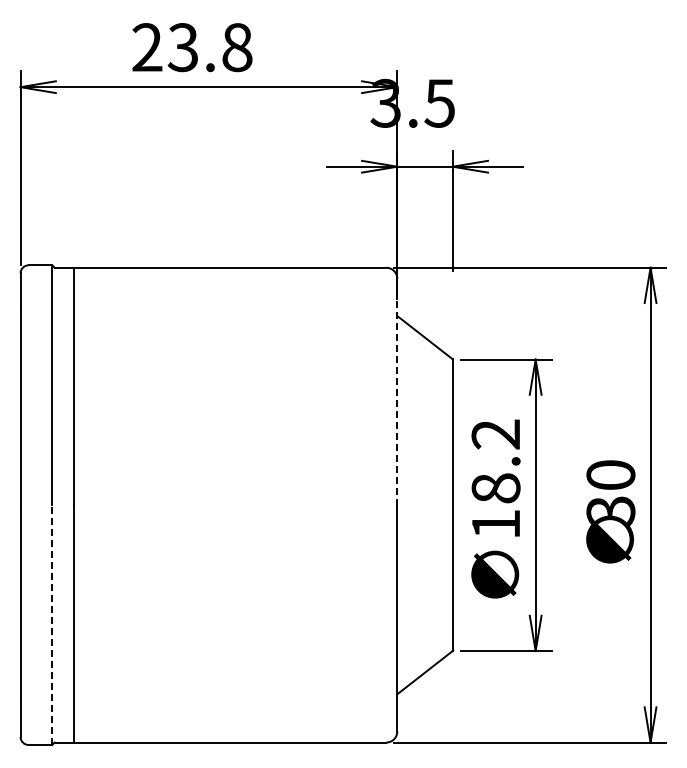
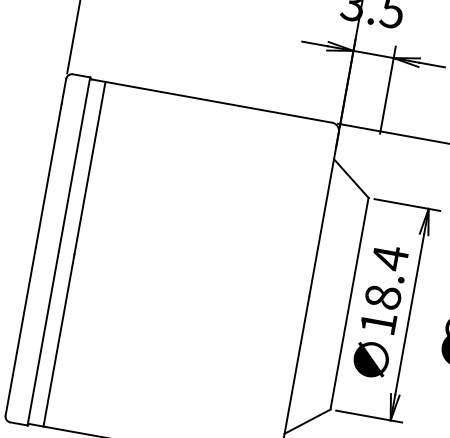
line: (397, 392) -> (324, 214), dashed -> solid
text: (495, 434) -> (389, 258), 18.2 -> 18.4
line: (52, 625) -> (43, 338), dashed -> solid

